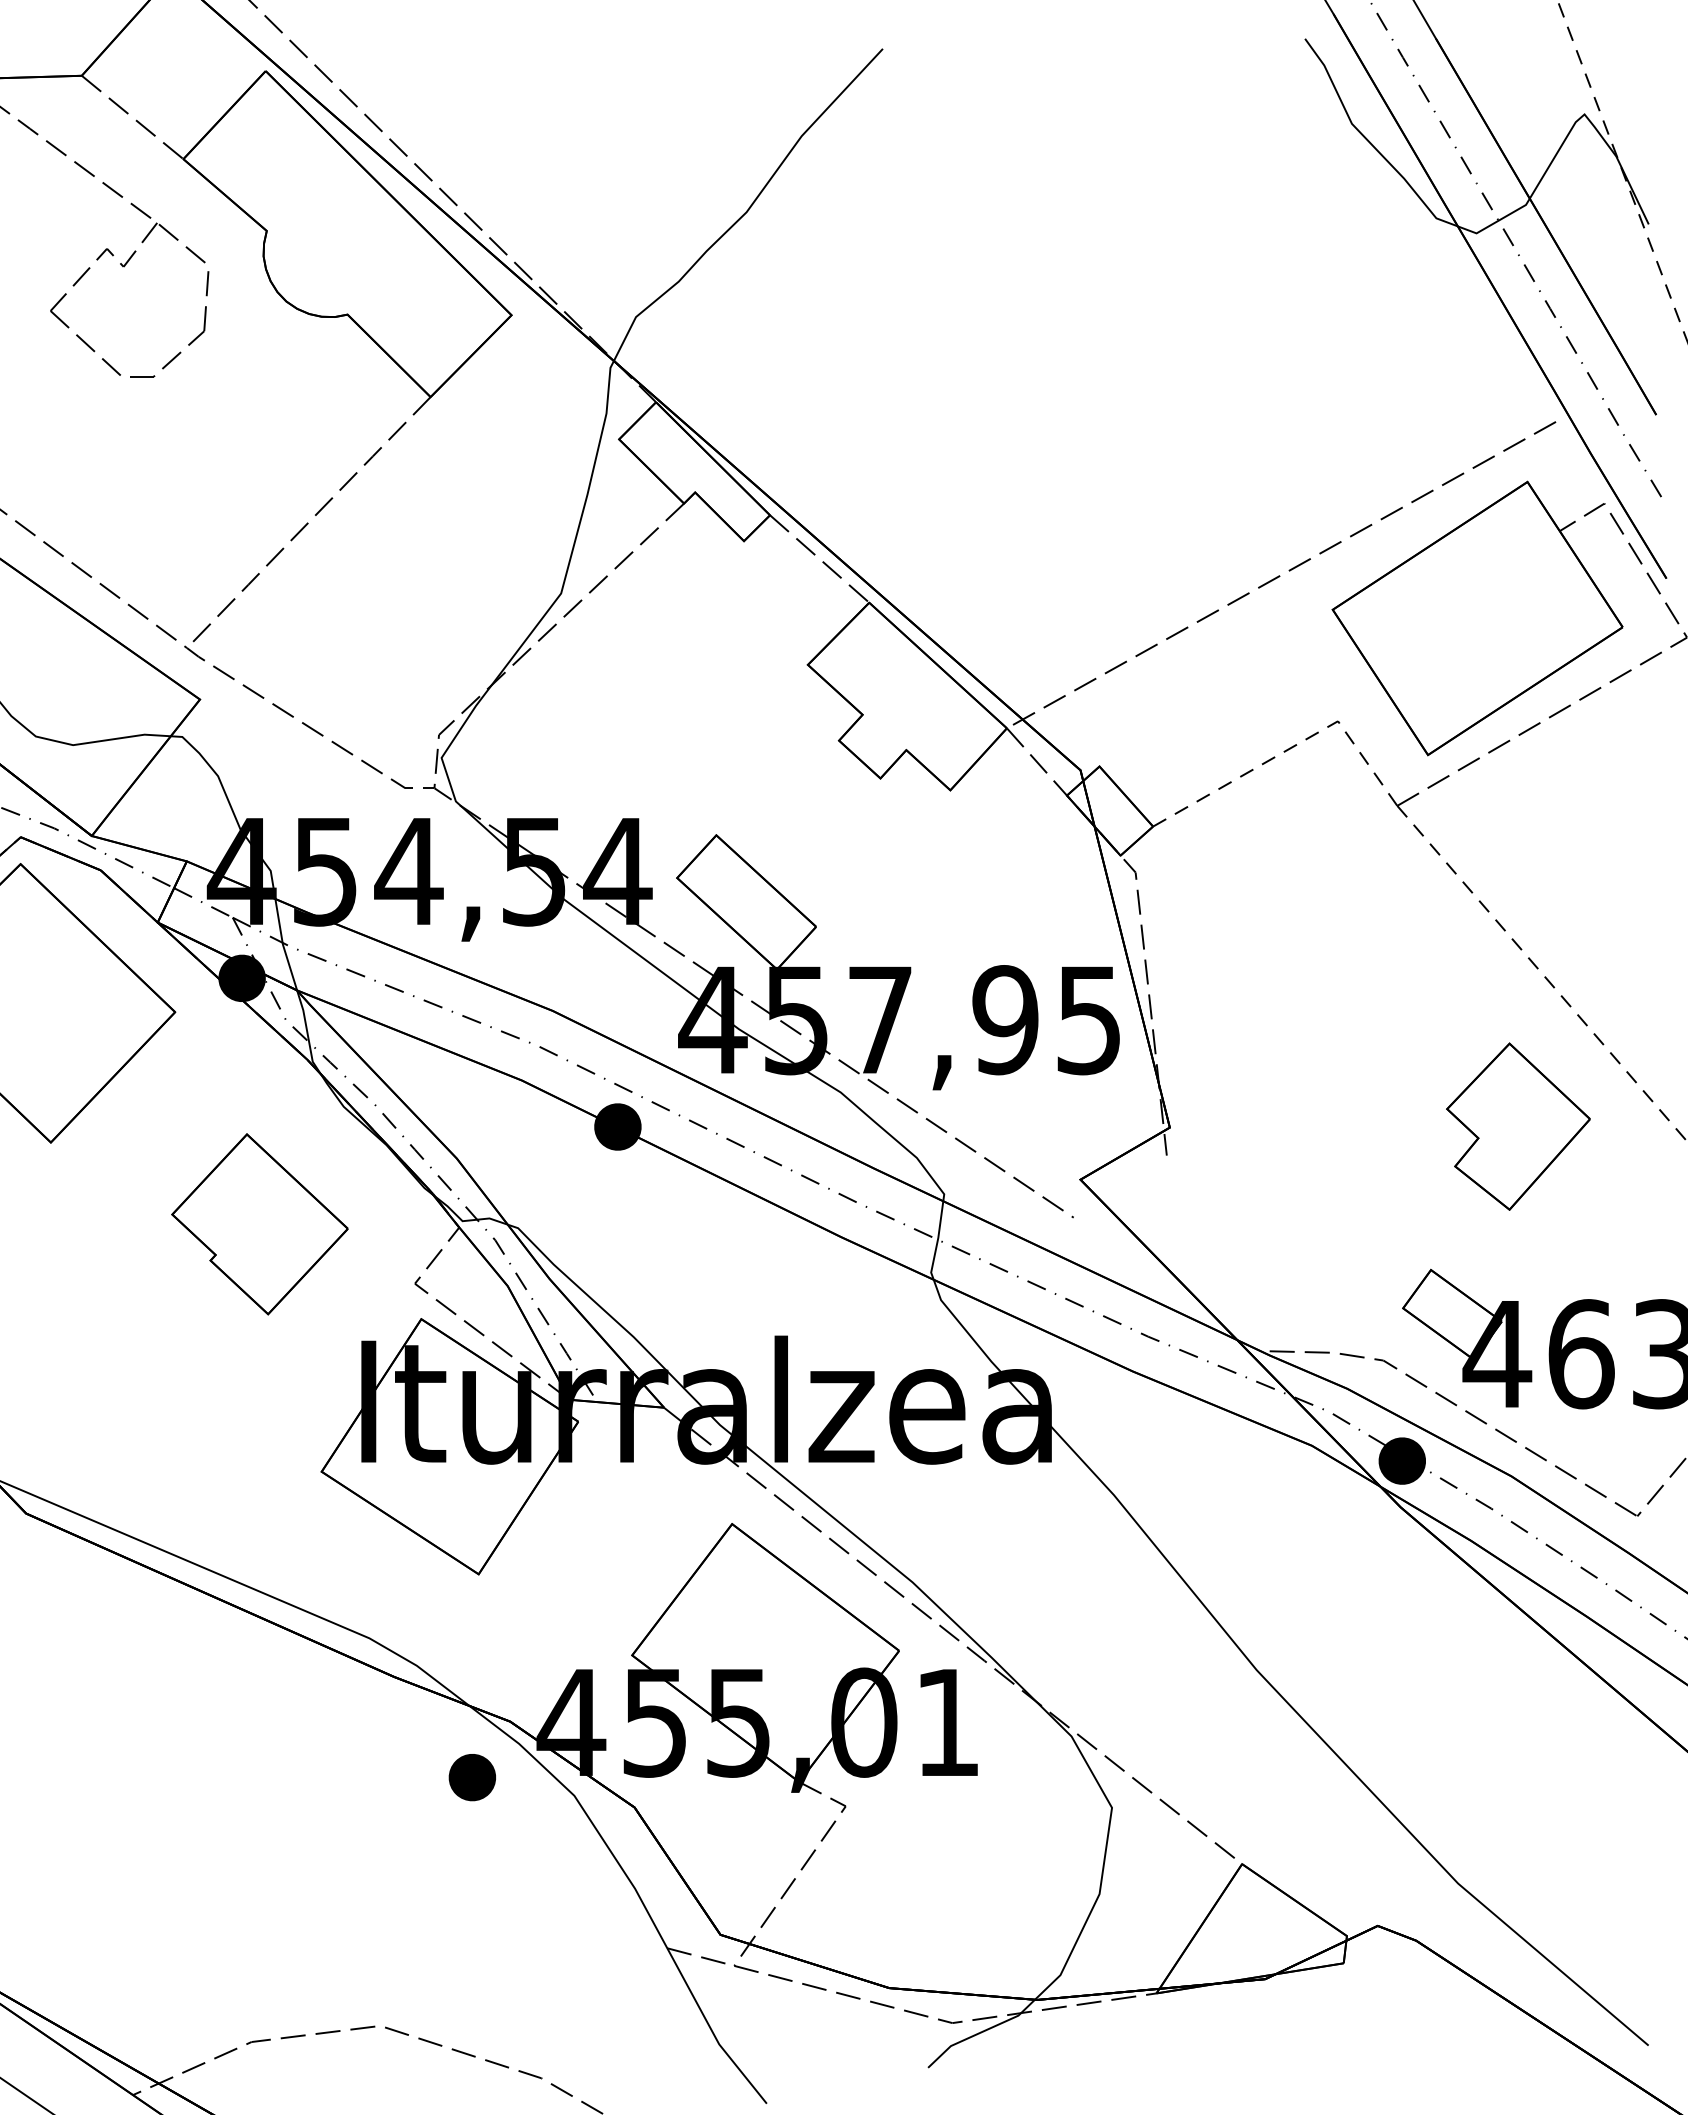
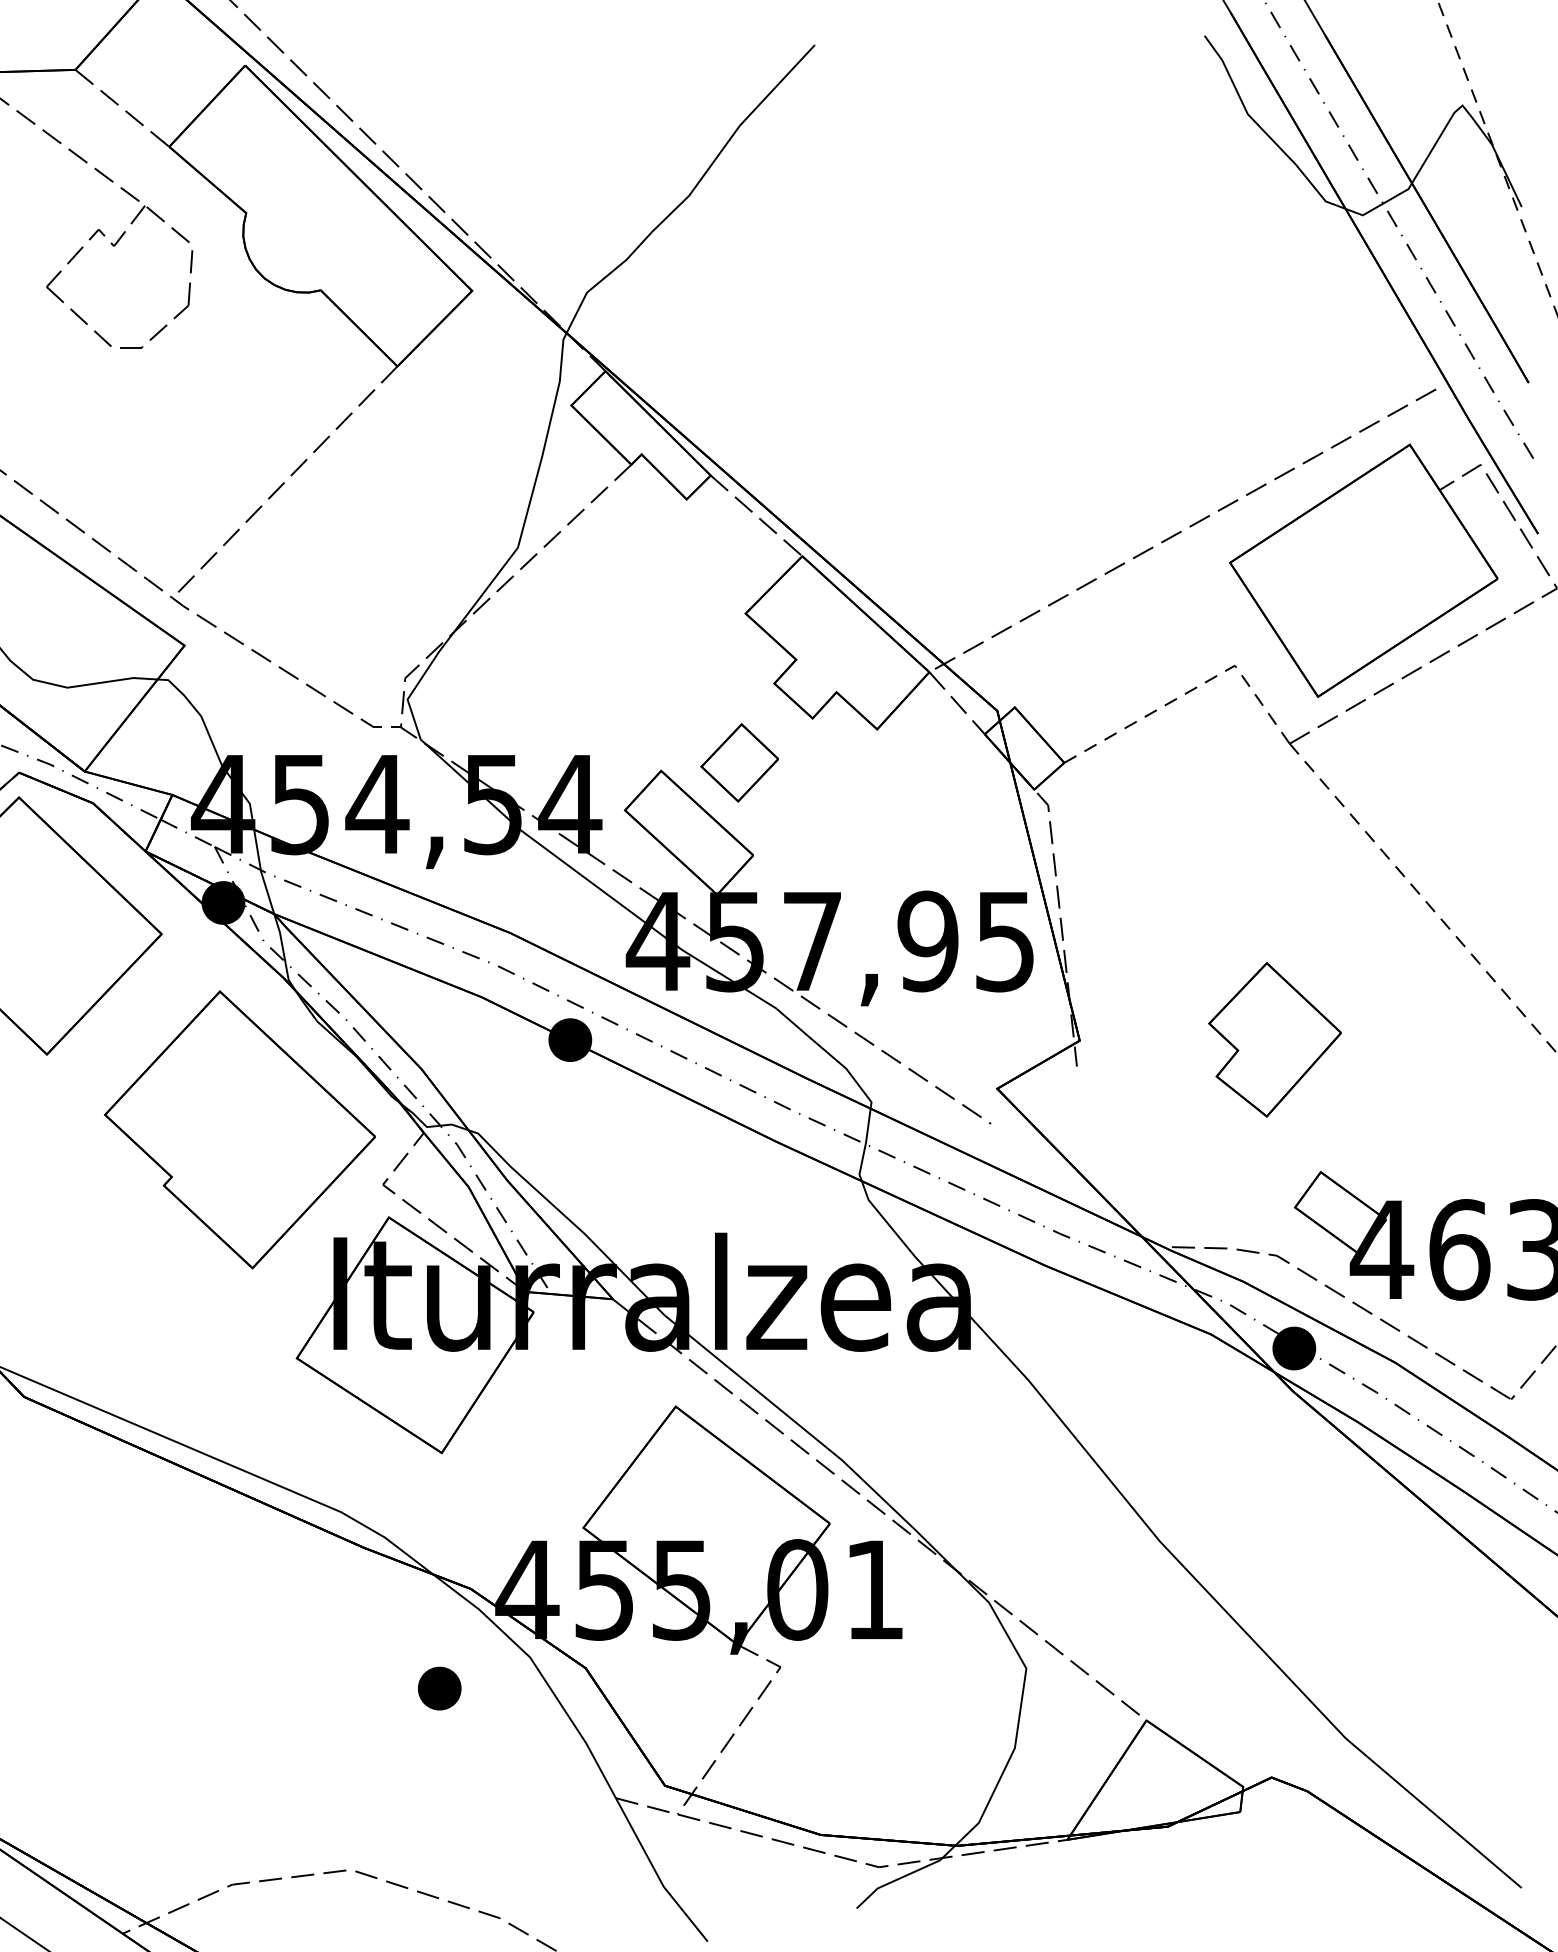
part: (801, 826) -> (739, 762), added
part: (1518, 1126) -> (1275, 1039), moved
part: (259, 1224) -> (239, 1130), size x1.67
part: (471, 1777) -> (438, 1688), moved

